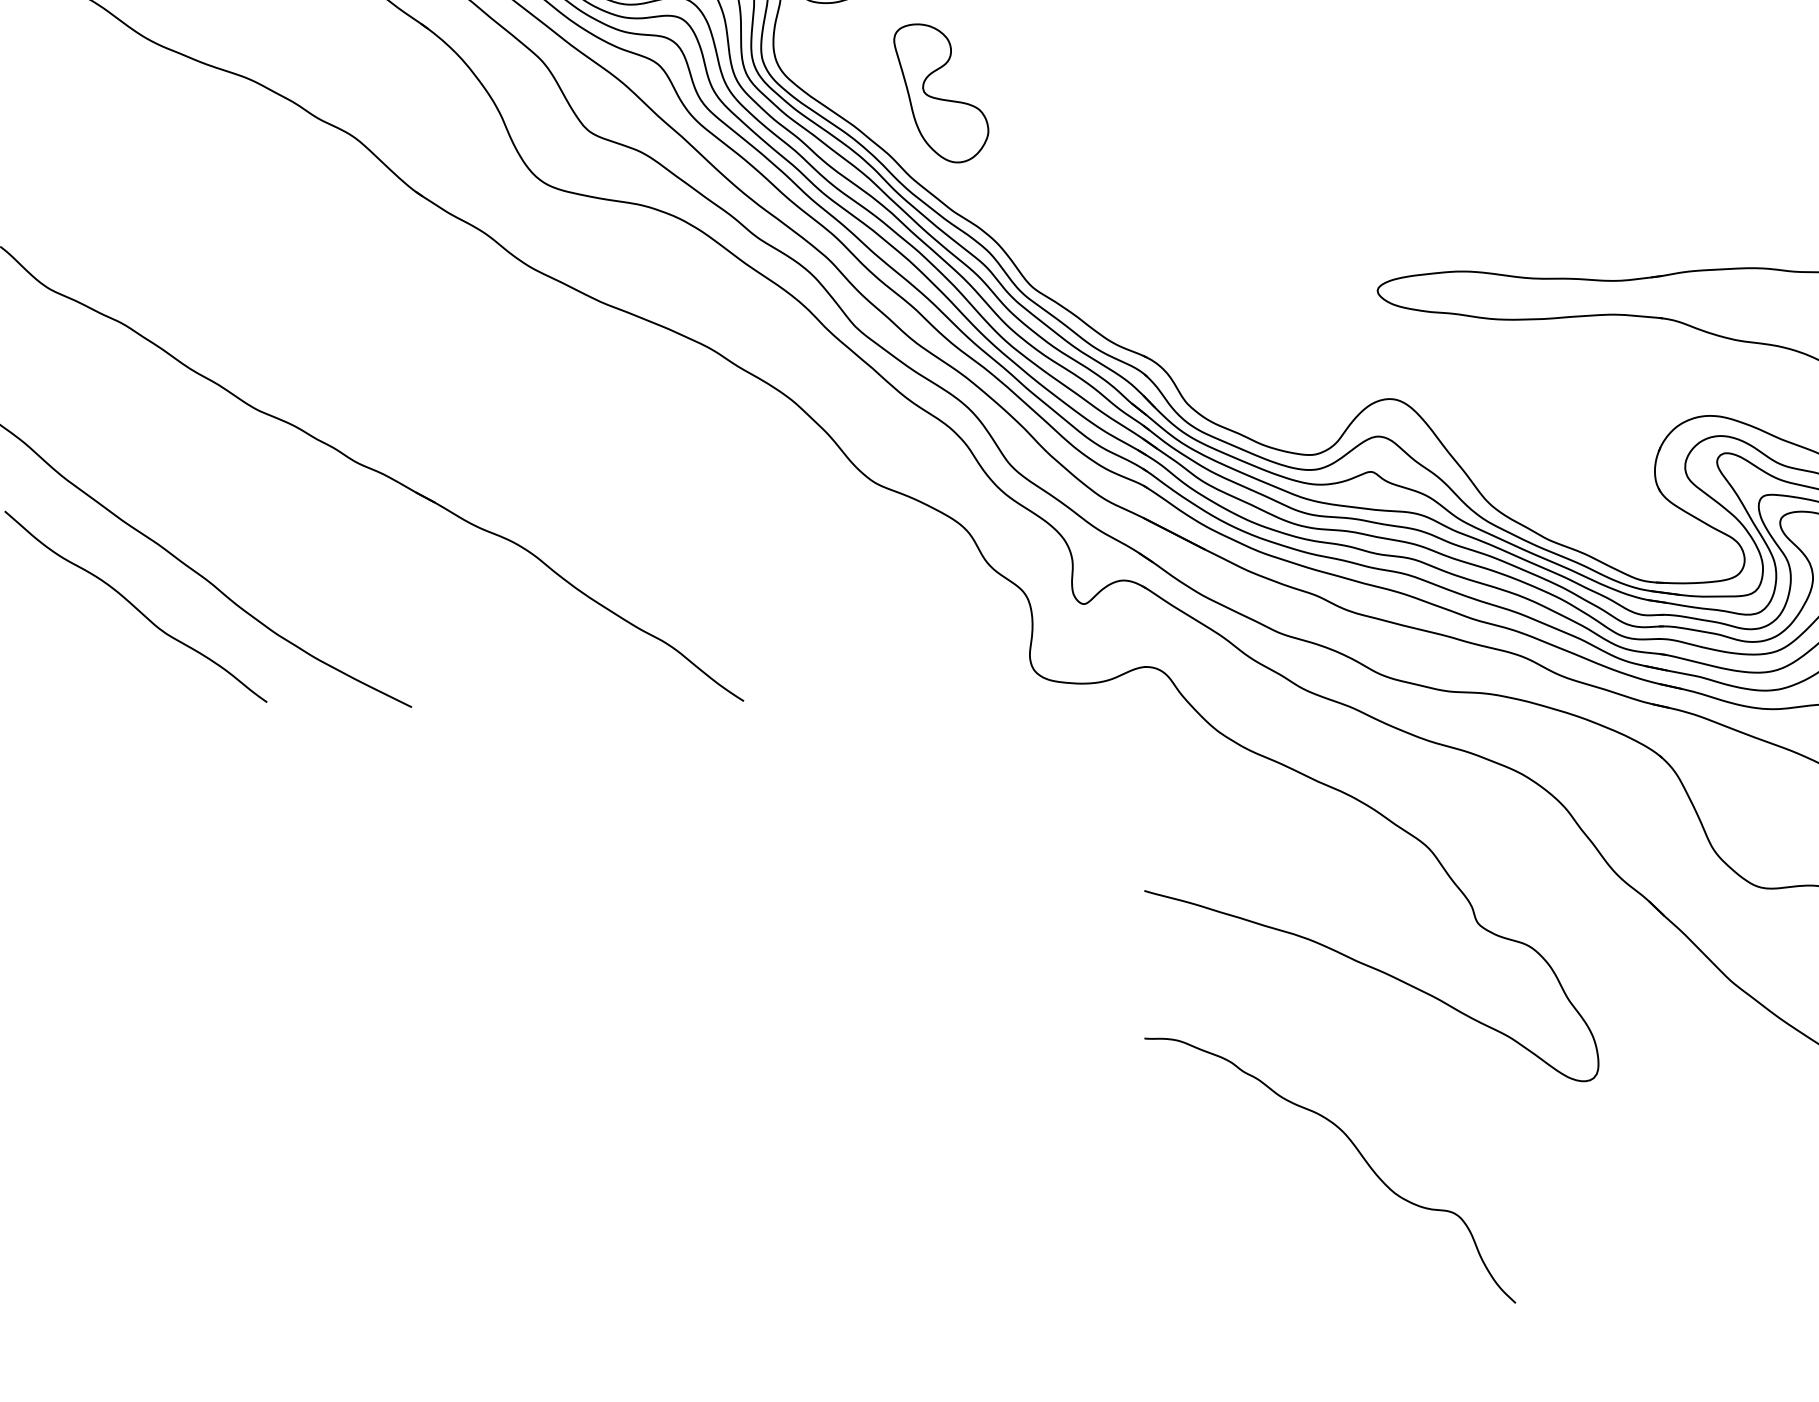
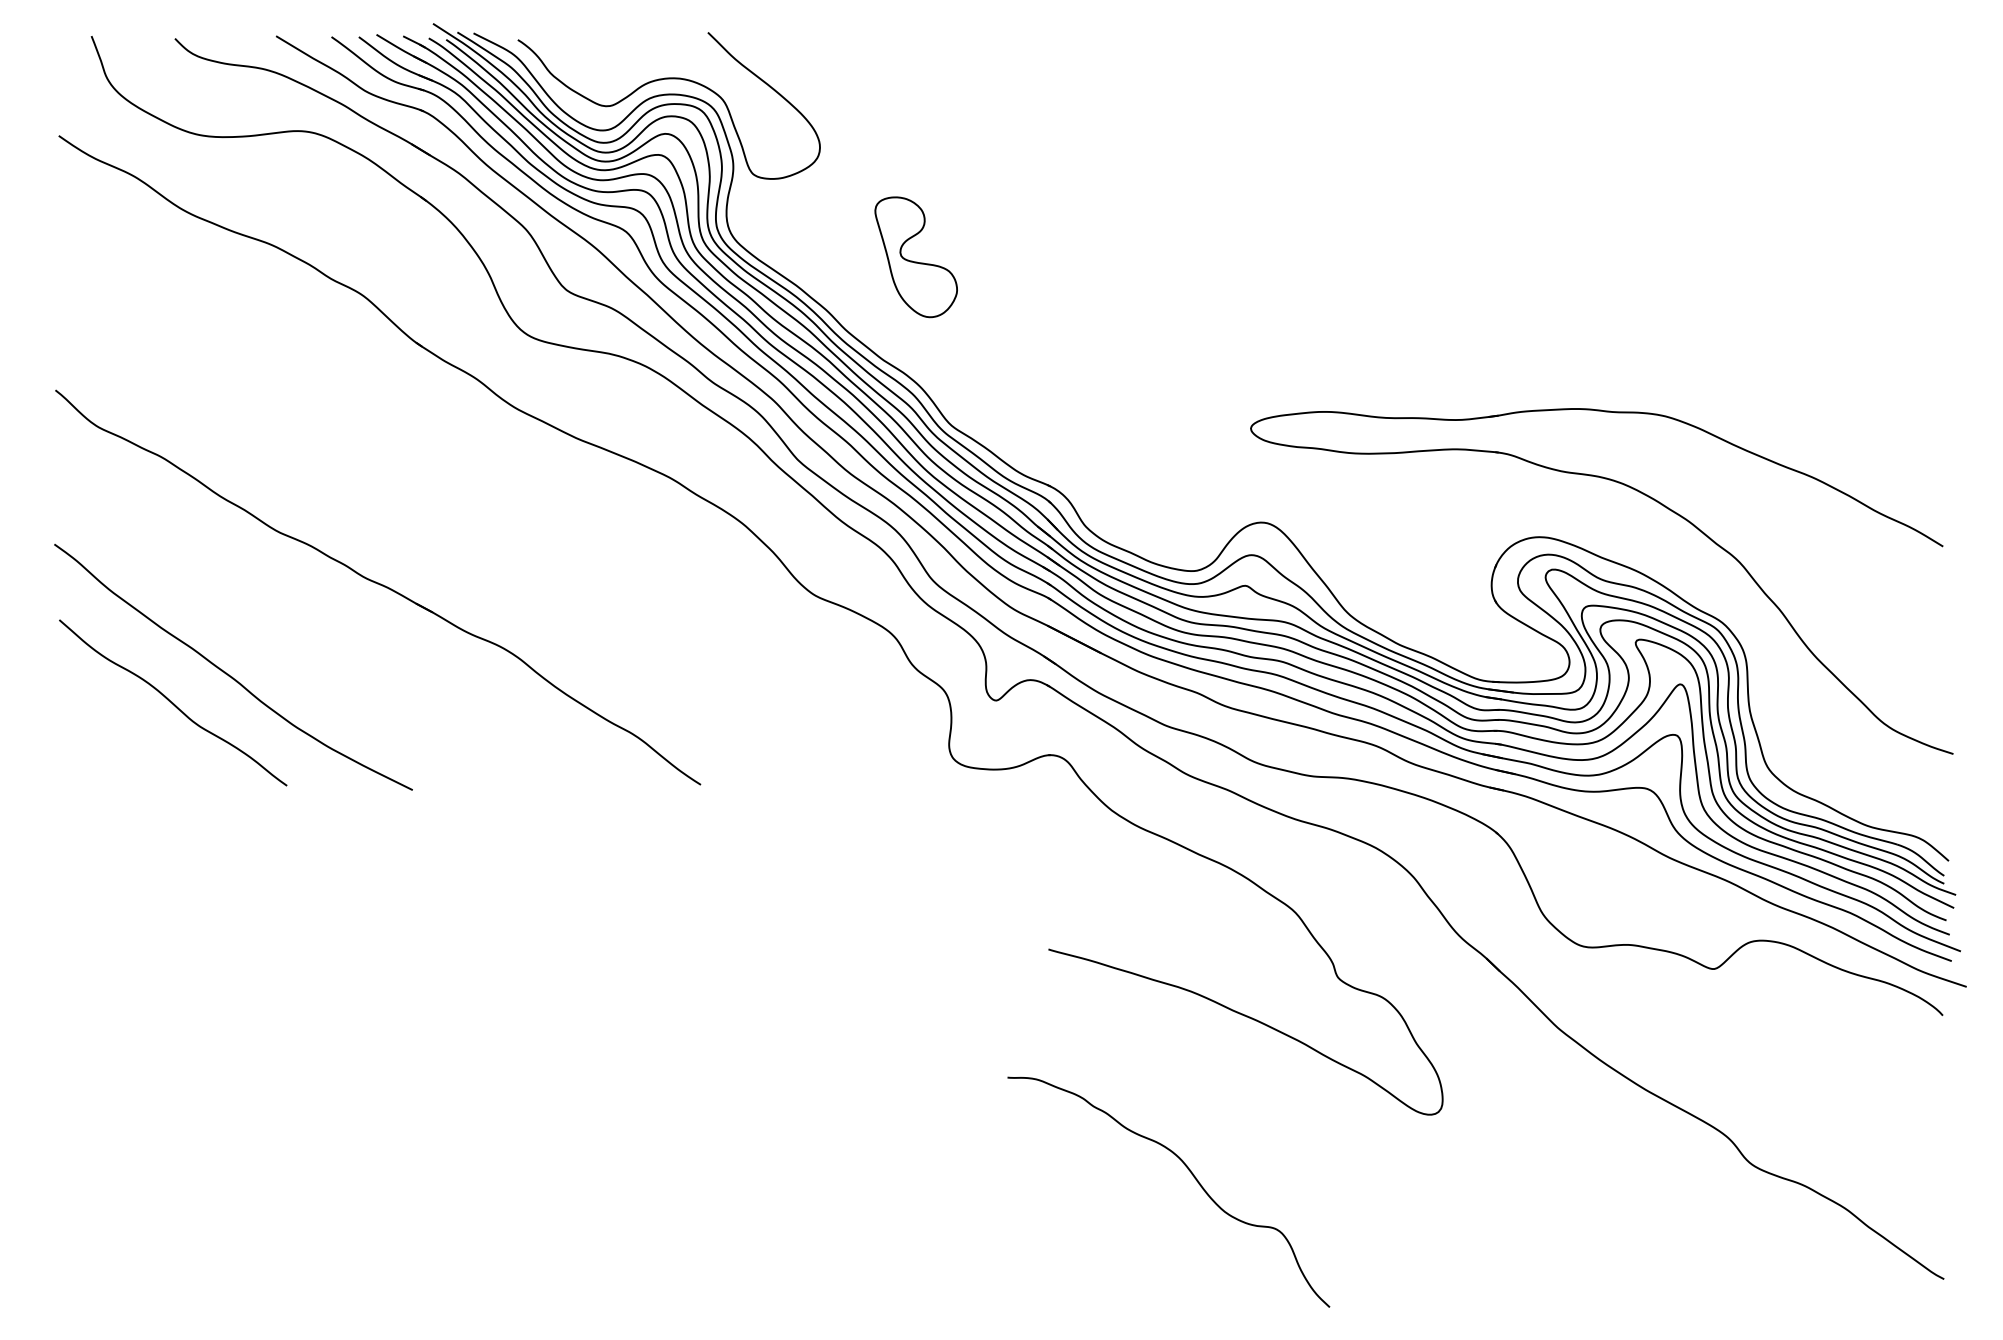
part: (940, 93) -> (915, 257), moved
curve: (1356, 1150) -> (1191, 1174), moved

